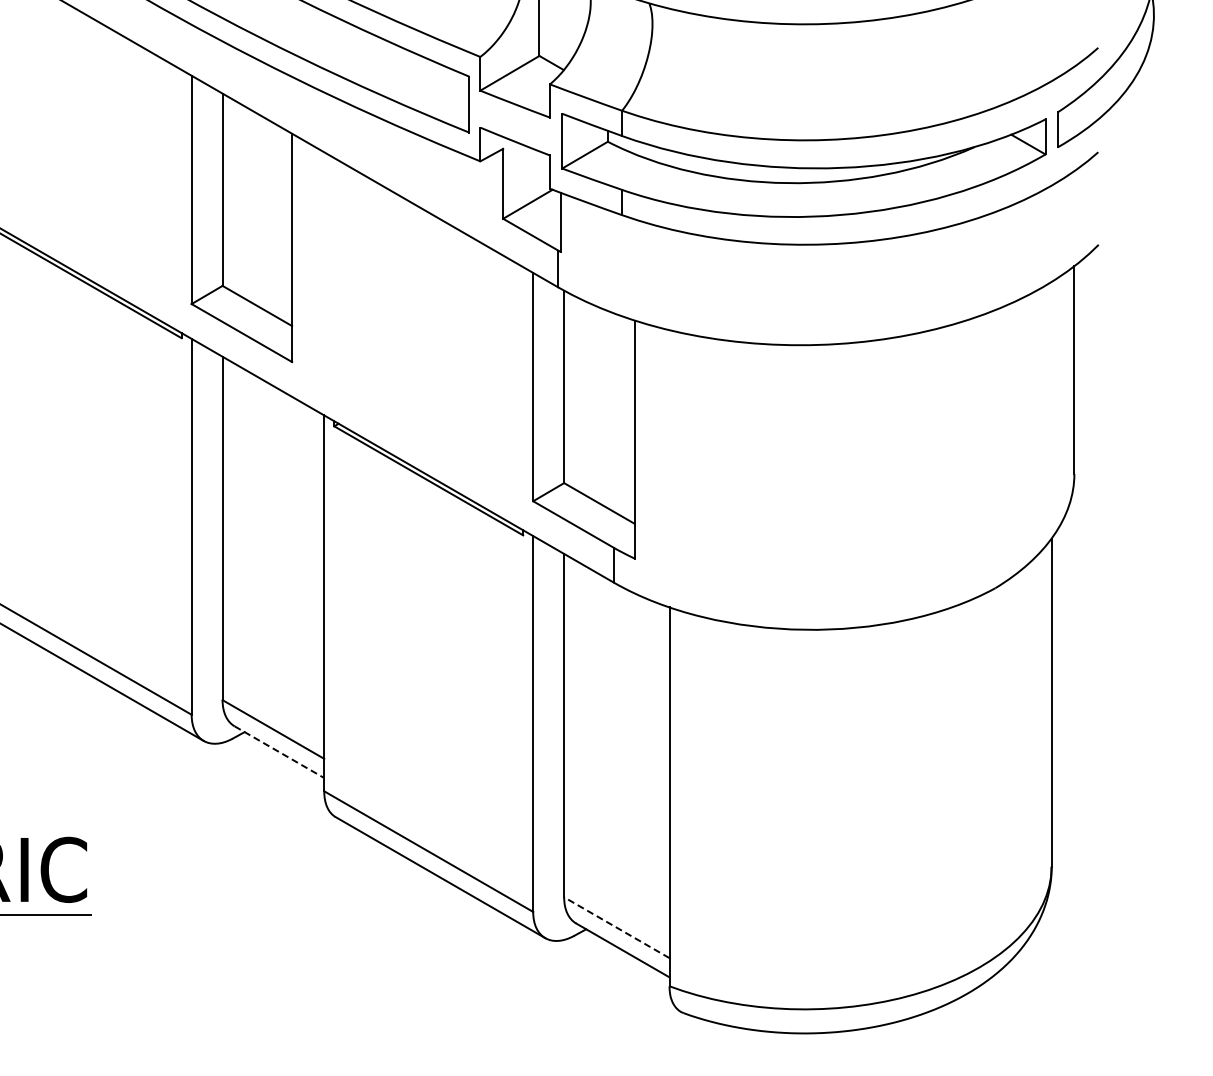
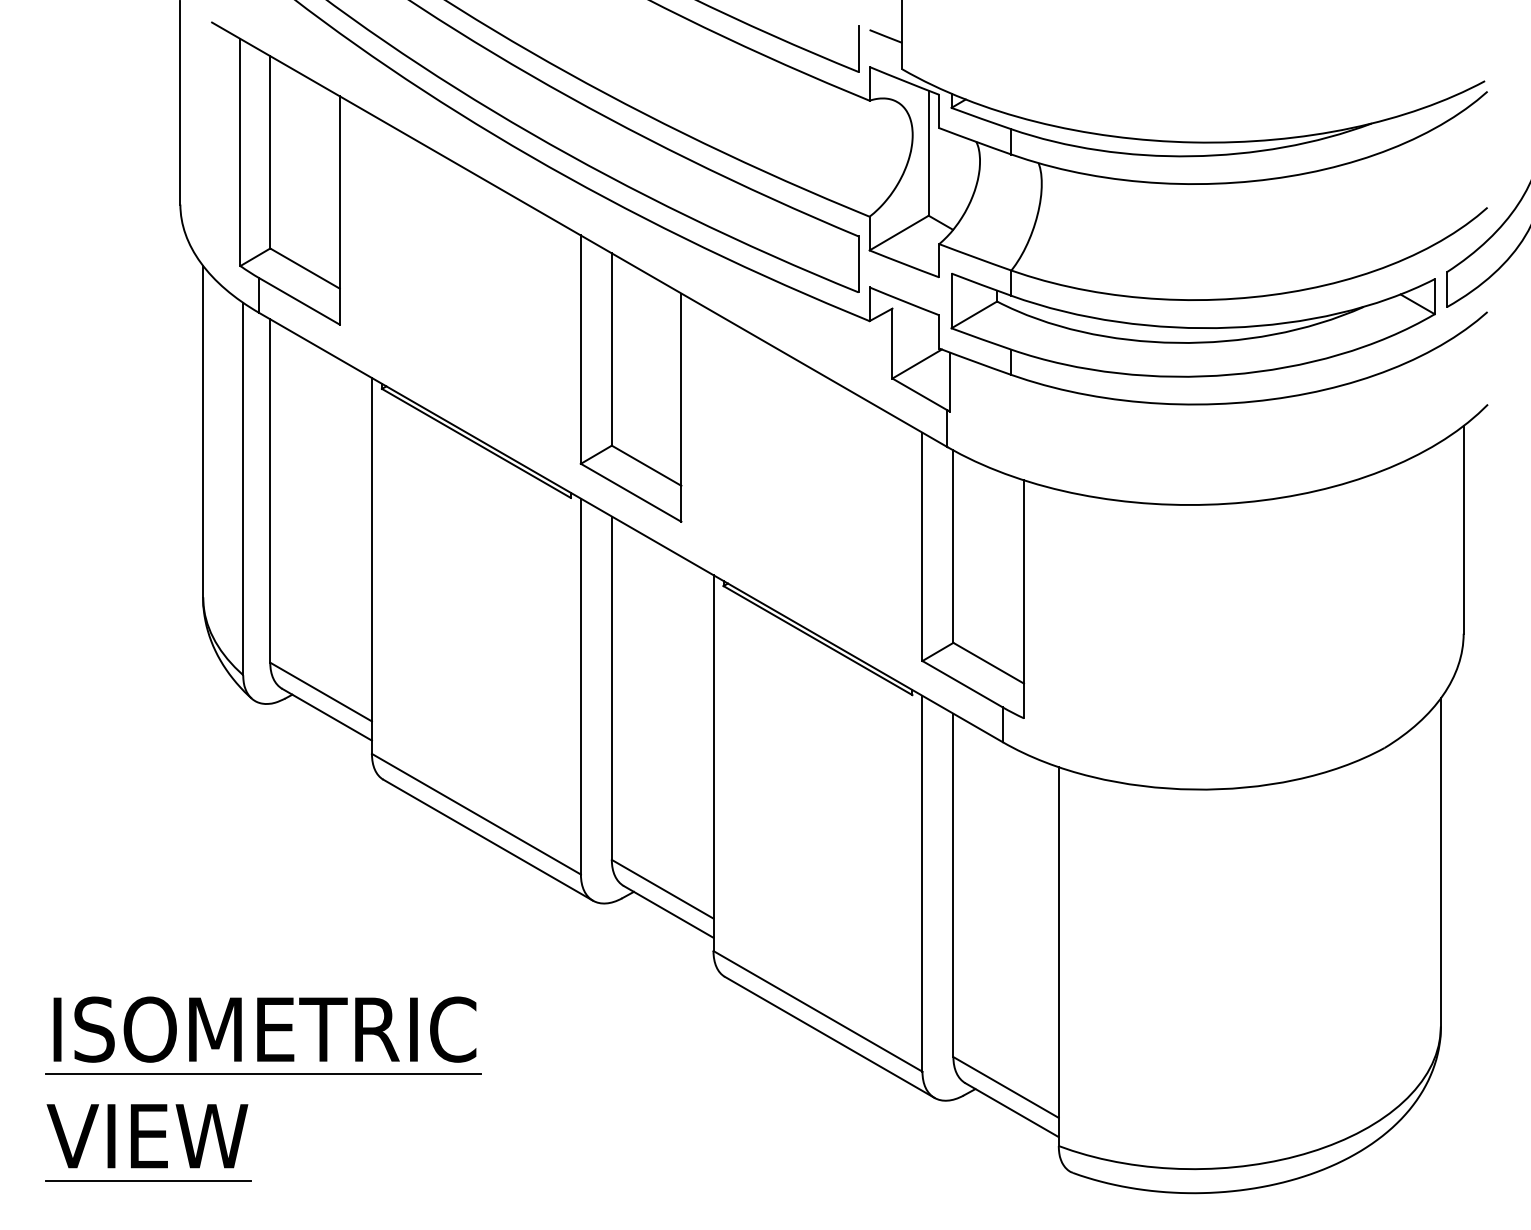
line: (279, 751) -> (668, 911), dashed -> solid
line: (617, 927) -> (1006, 1087), dashed -> solid

